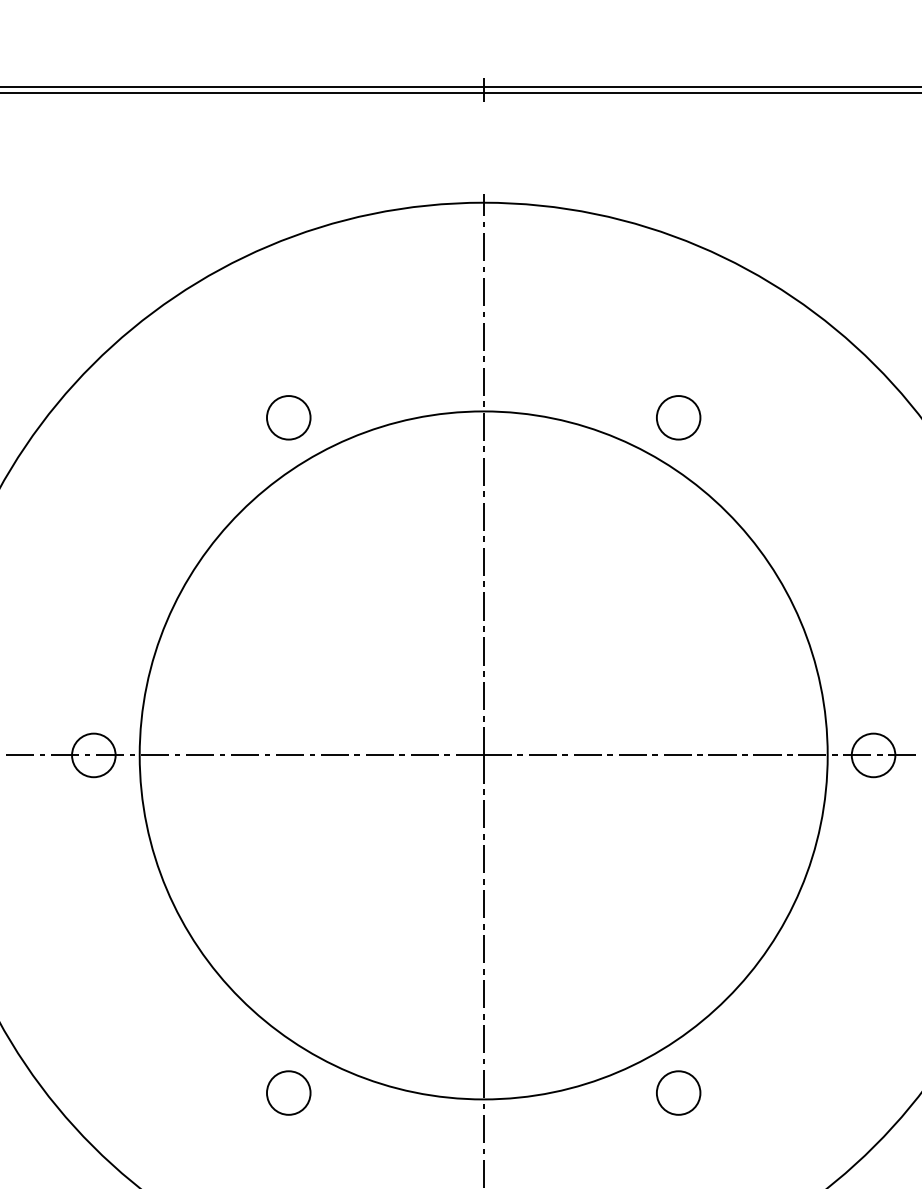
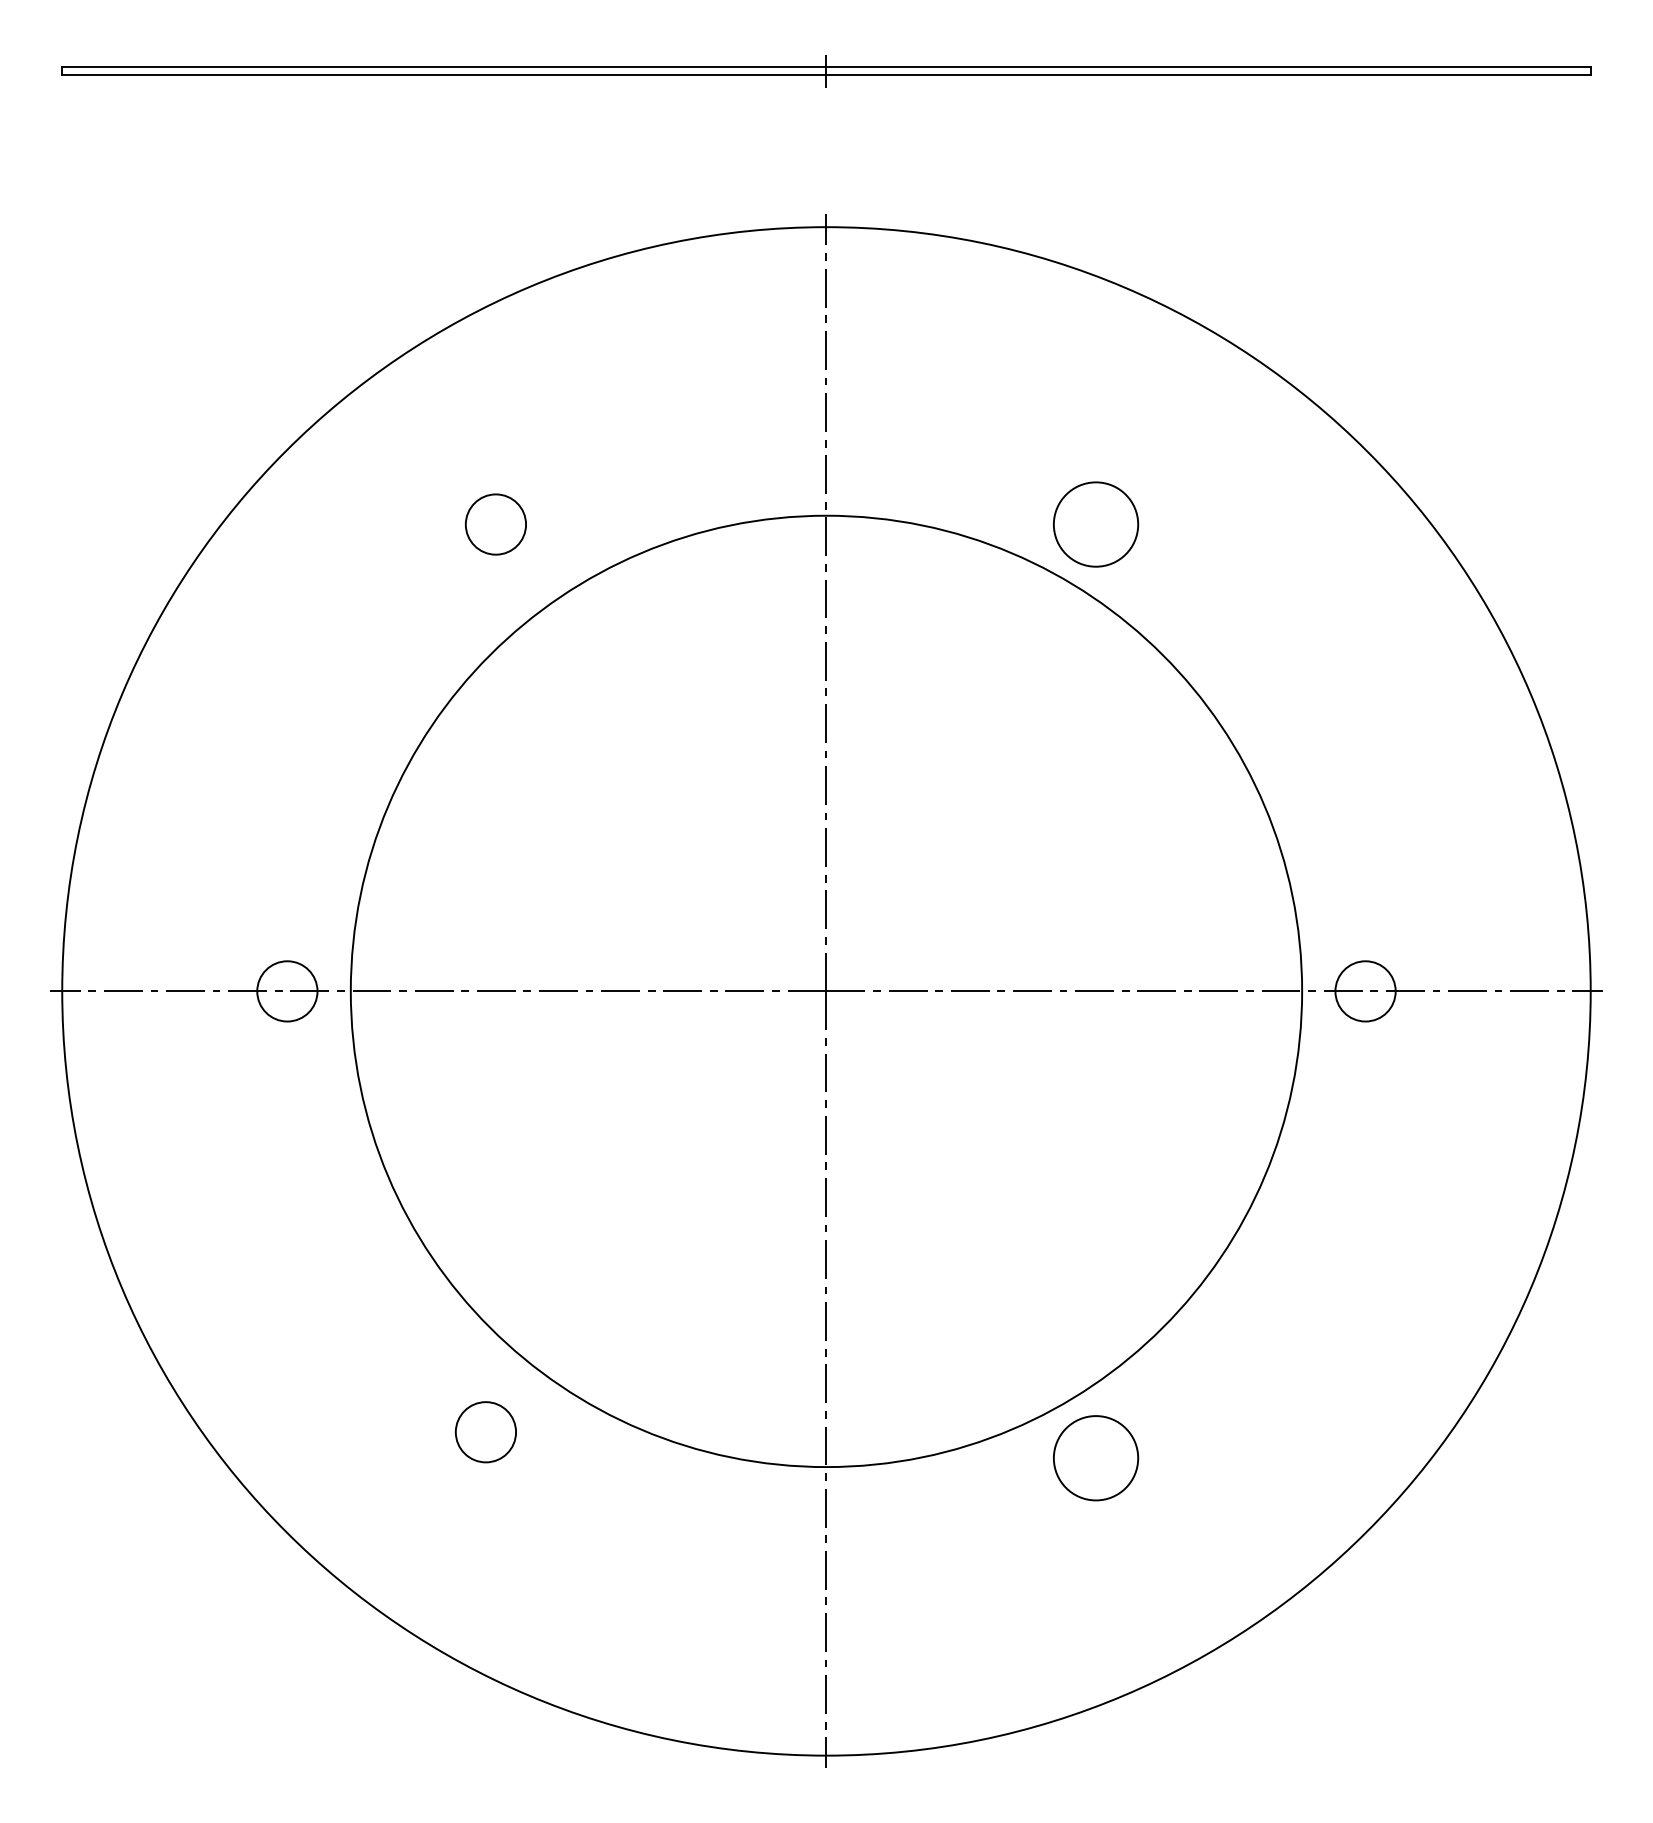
circle: (288, 417) -> (495, 524), moved
circle: (678, 417) -> (1095, 524), size x1.4
circle: (288, 1093) -> (485, 1432), moved
circle: (678, 1093) -> (1095, 1458), size x1.4

